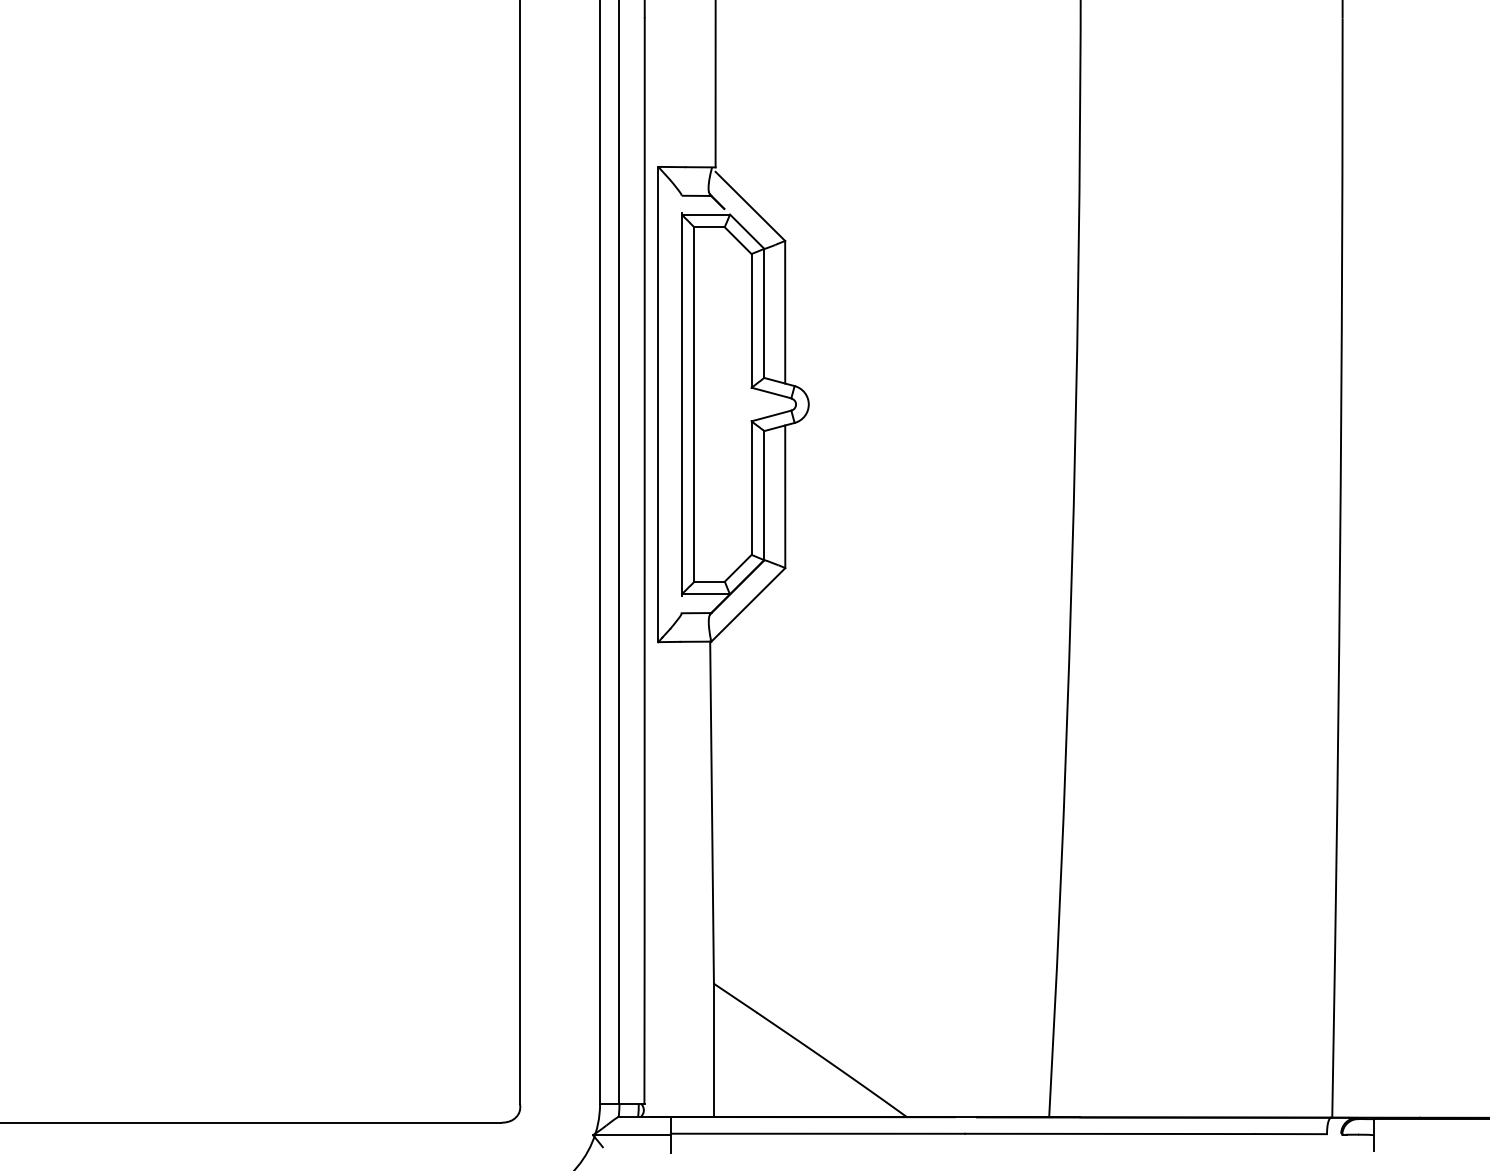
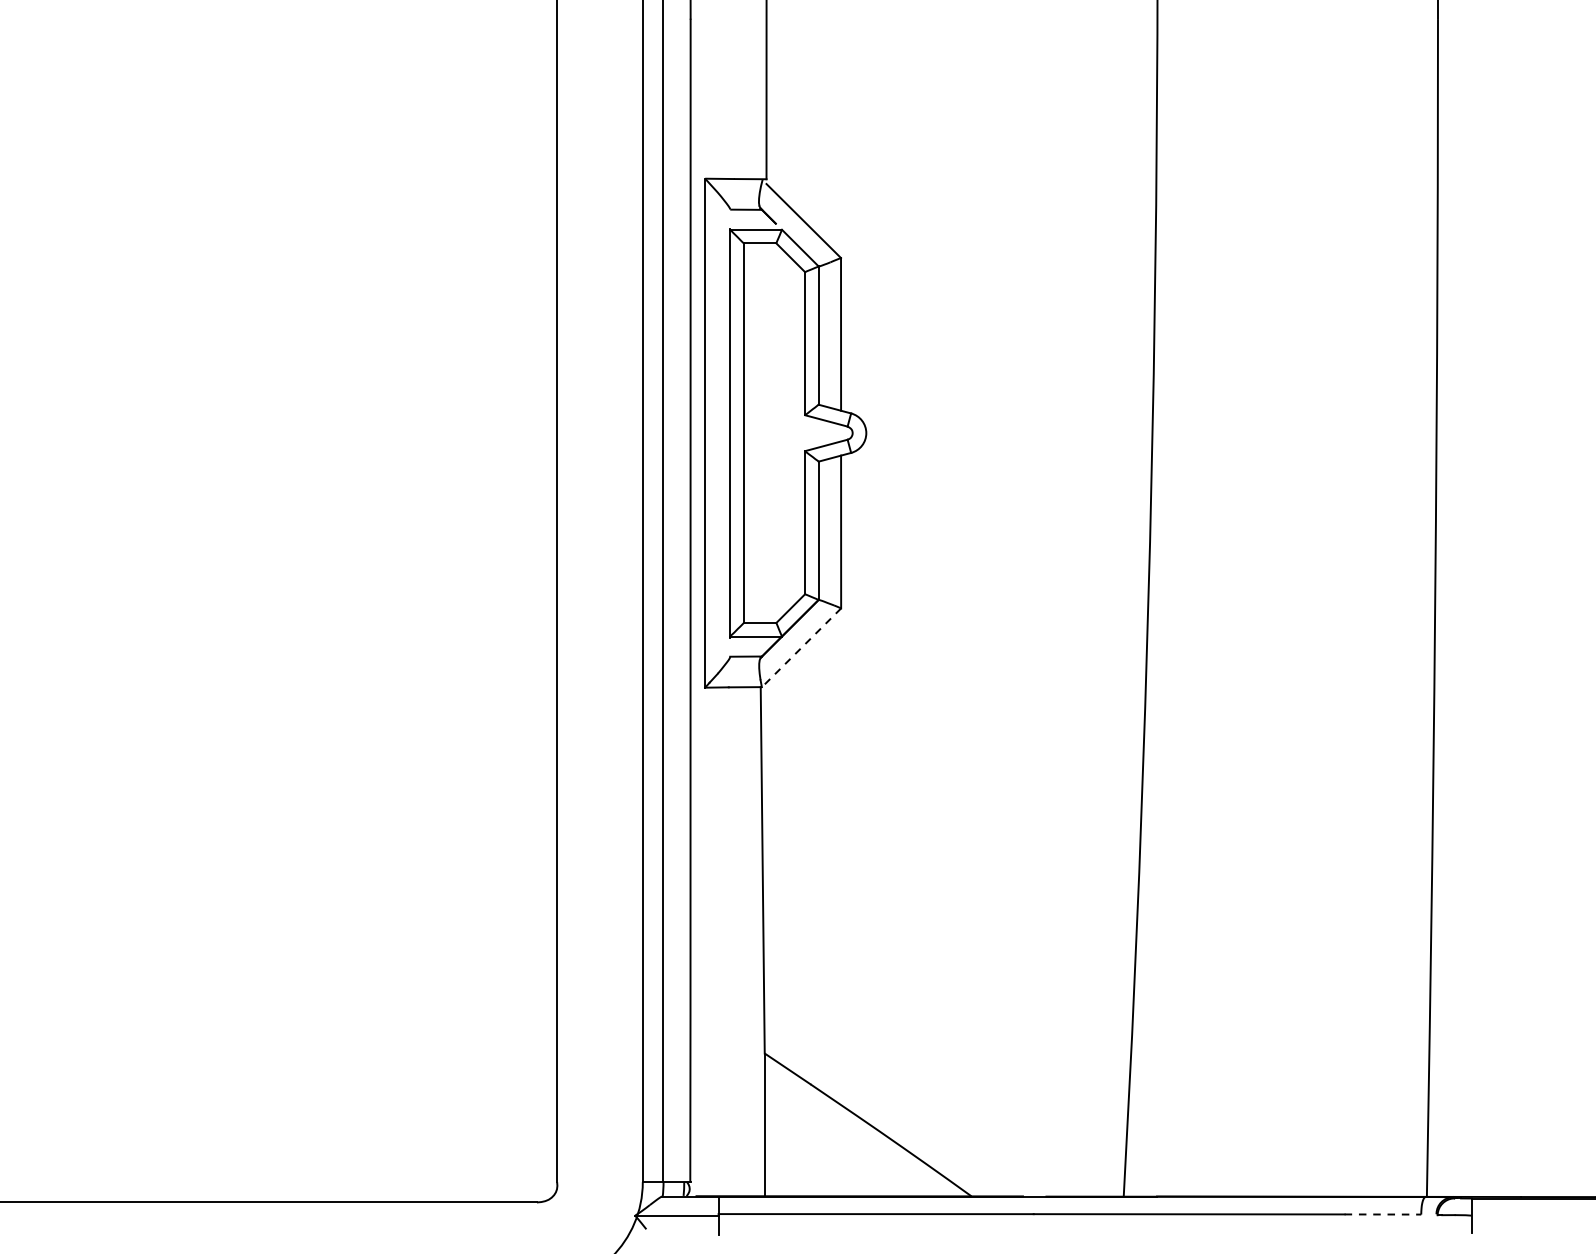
line: (747, 605) -> (800, 648), solid -> dashed
line: (1291, 1134) -> (1383, 1214), solid -> dashed

